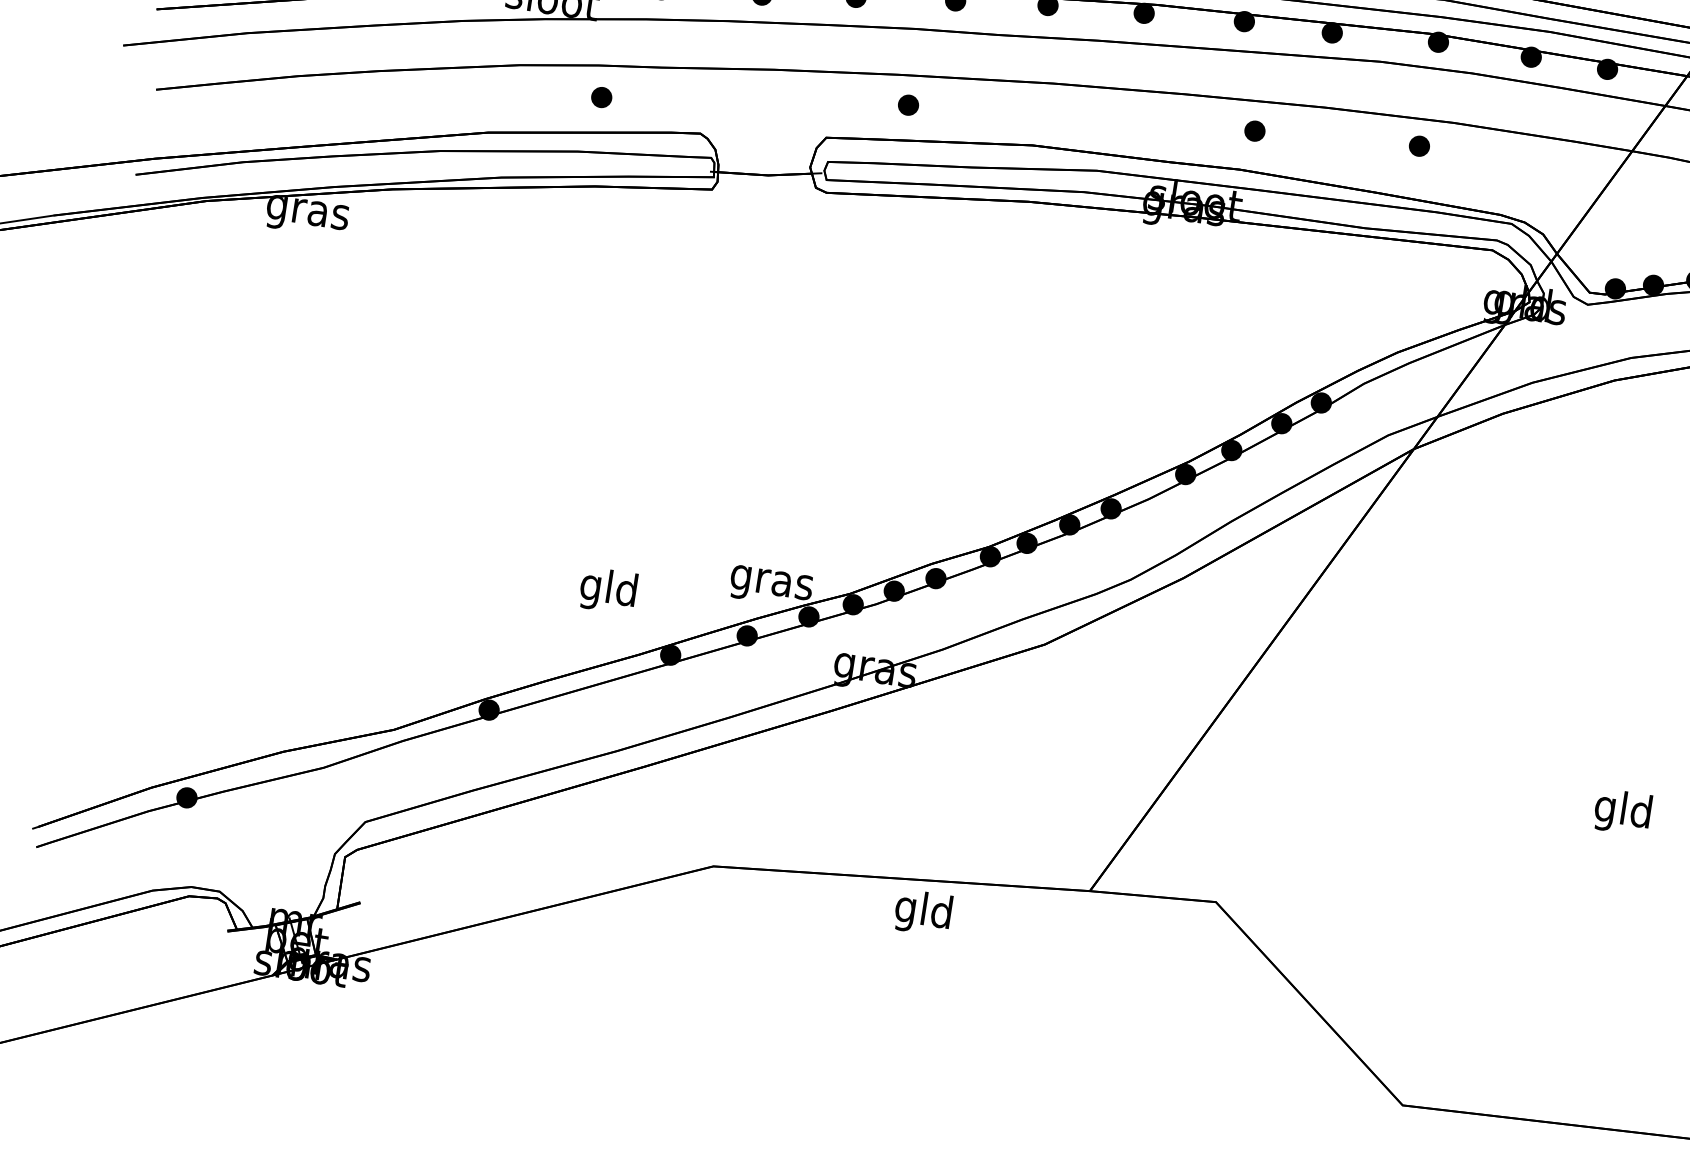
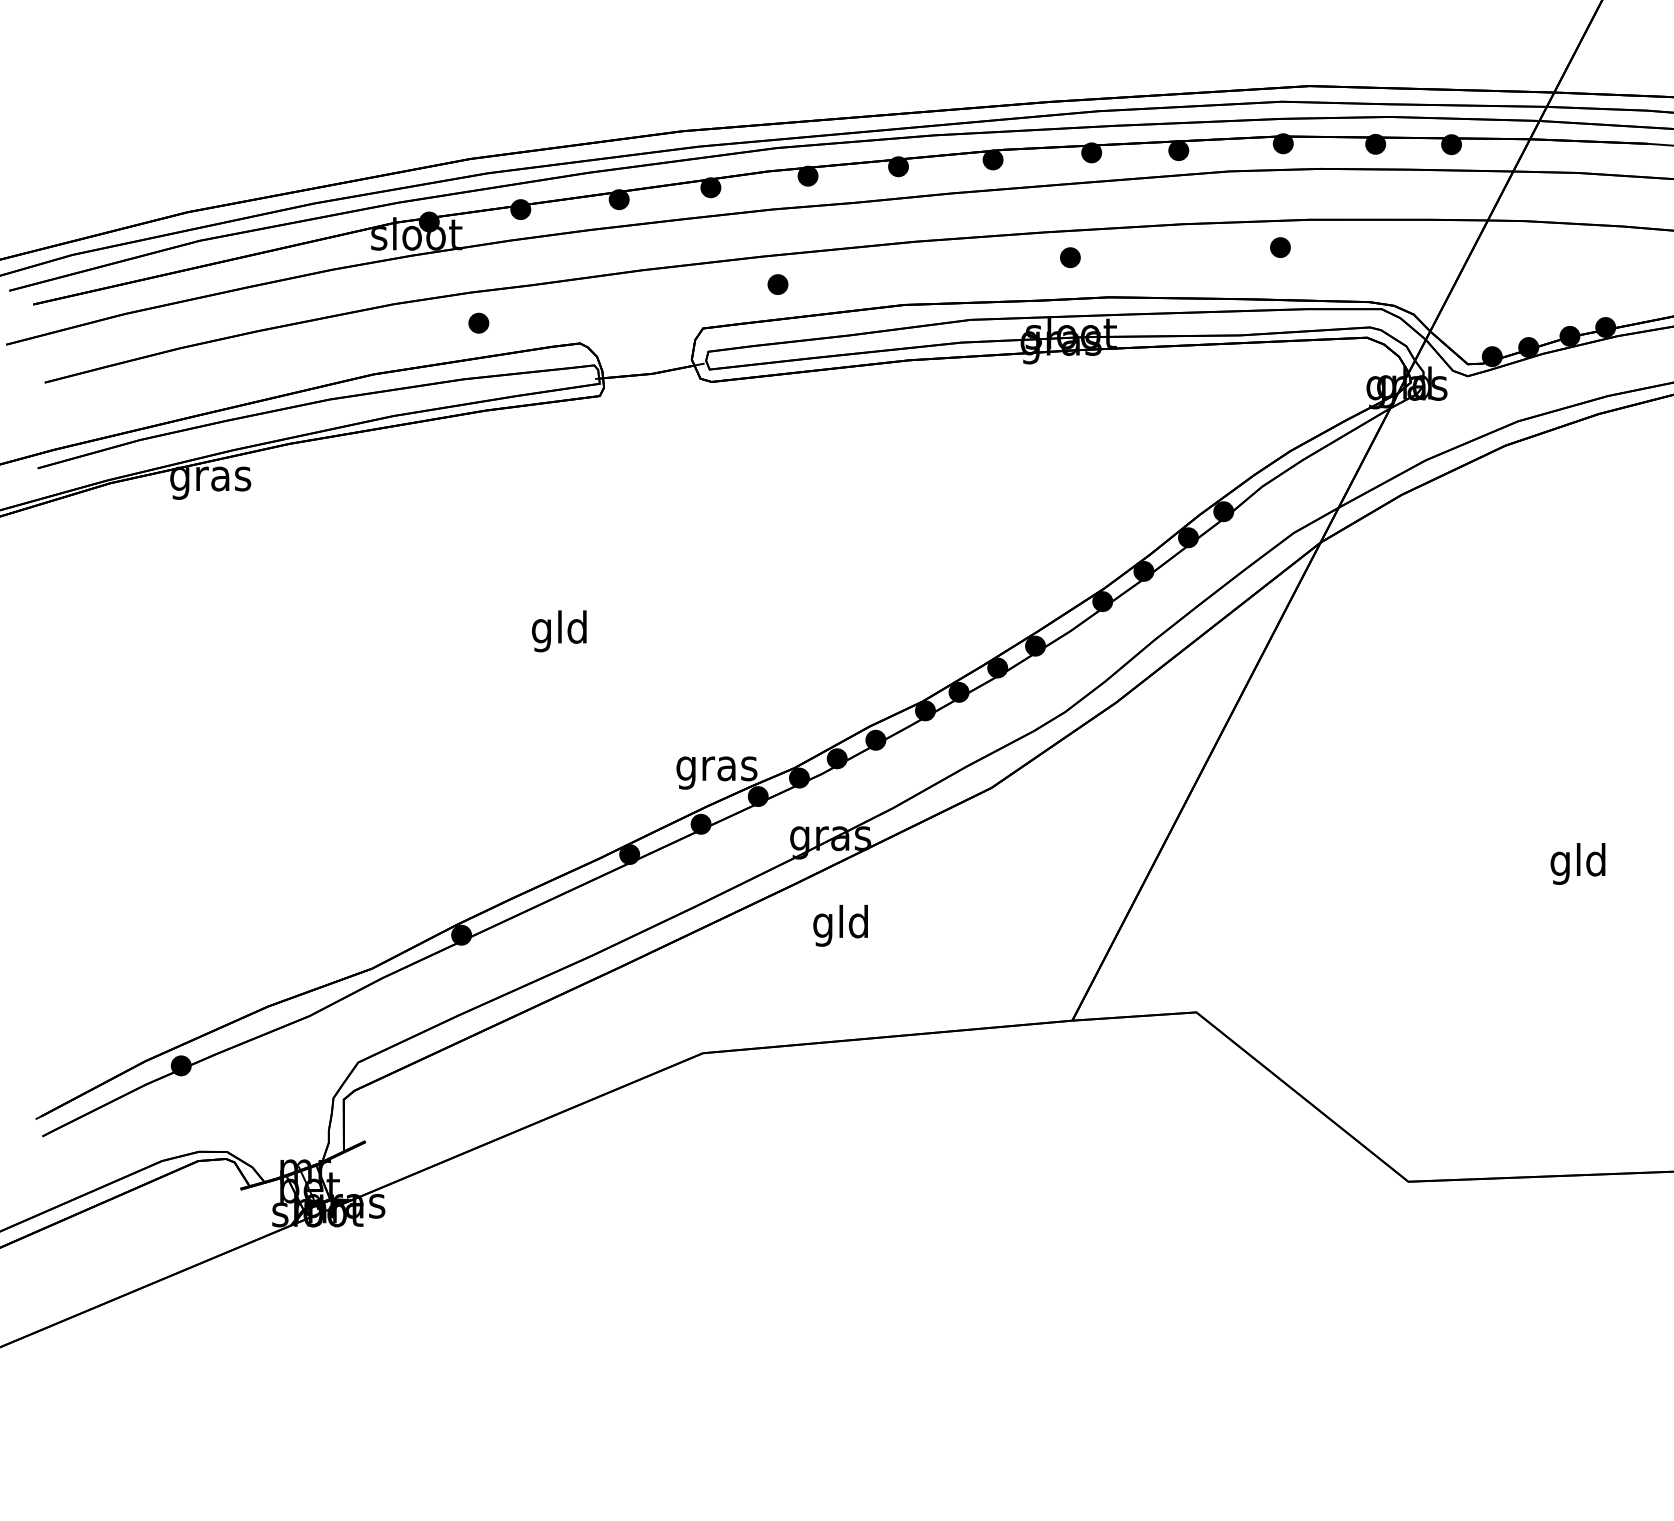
part: (1255, 131) -> (1070, 257), moved
text: (608, 590) -> (559, 631), moved
text: (923, 912) -> (840, 925), moved

